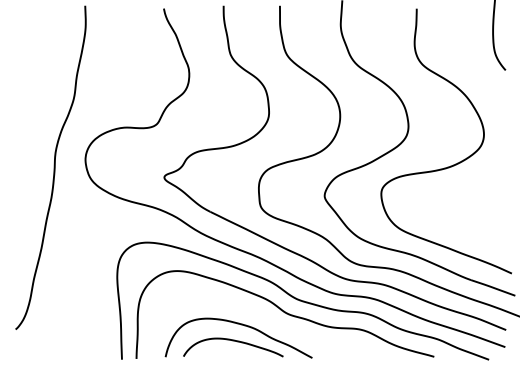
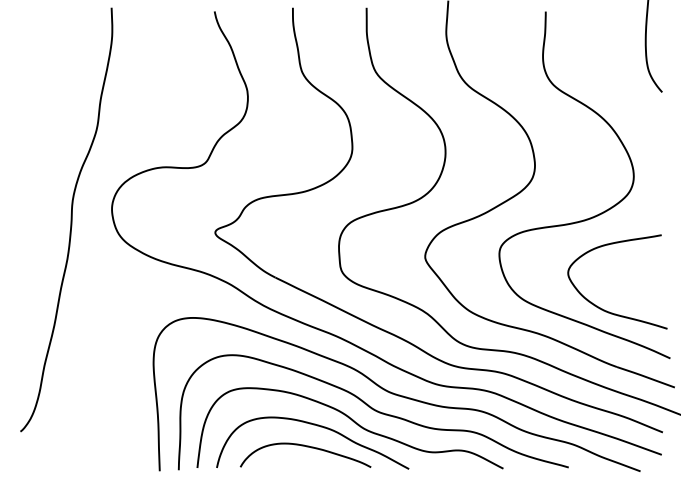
curve: (461, 236) -> (604, 309), added
curve: (269, 322) -> (353, 422), added

